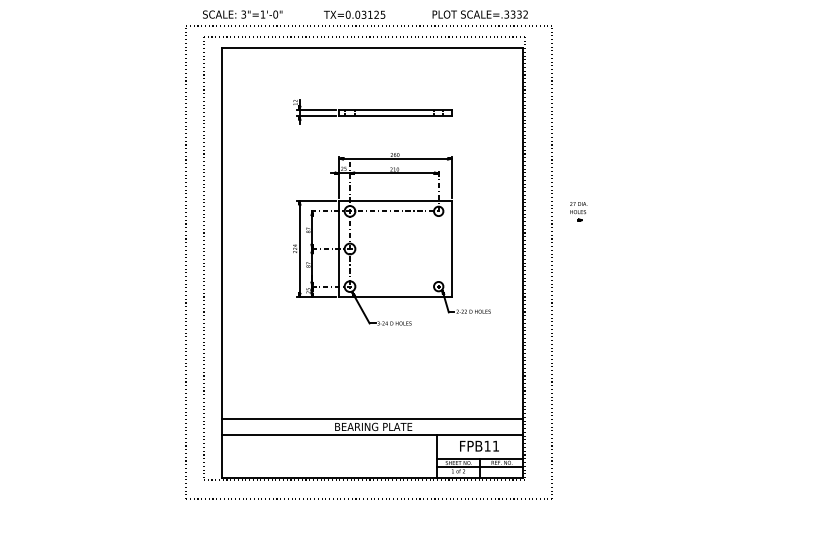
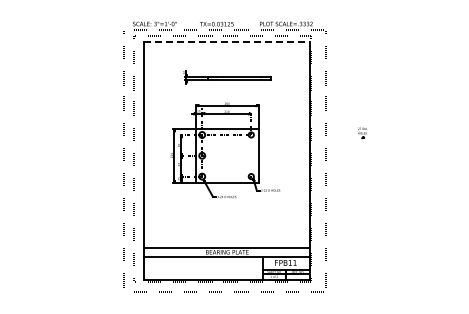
line: (373, 47) -> (227, 42), solid -> dashed
part: (578, 212) -> (362, 133), moved
part: (390, 239) -> (224, 150), moved

